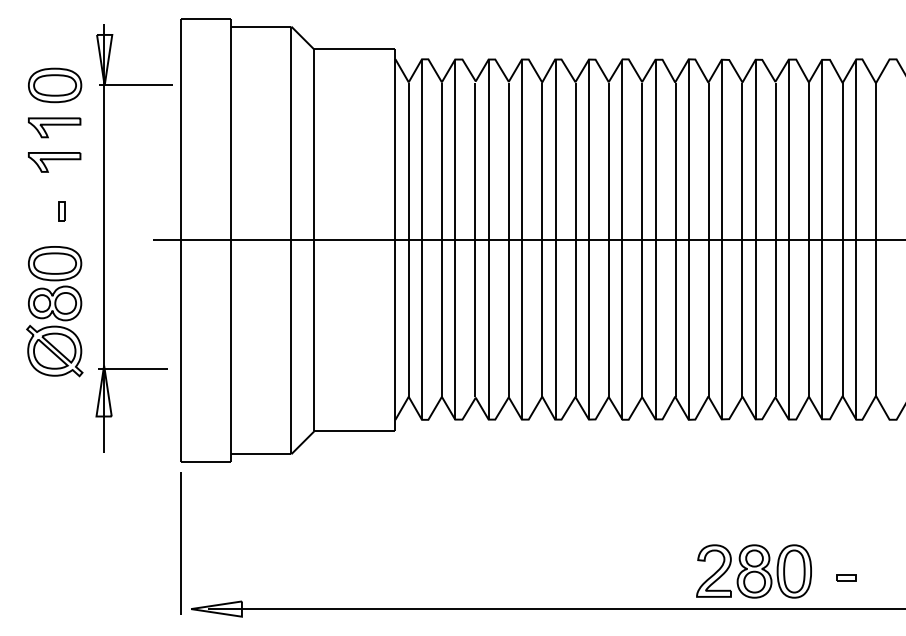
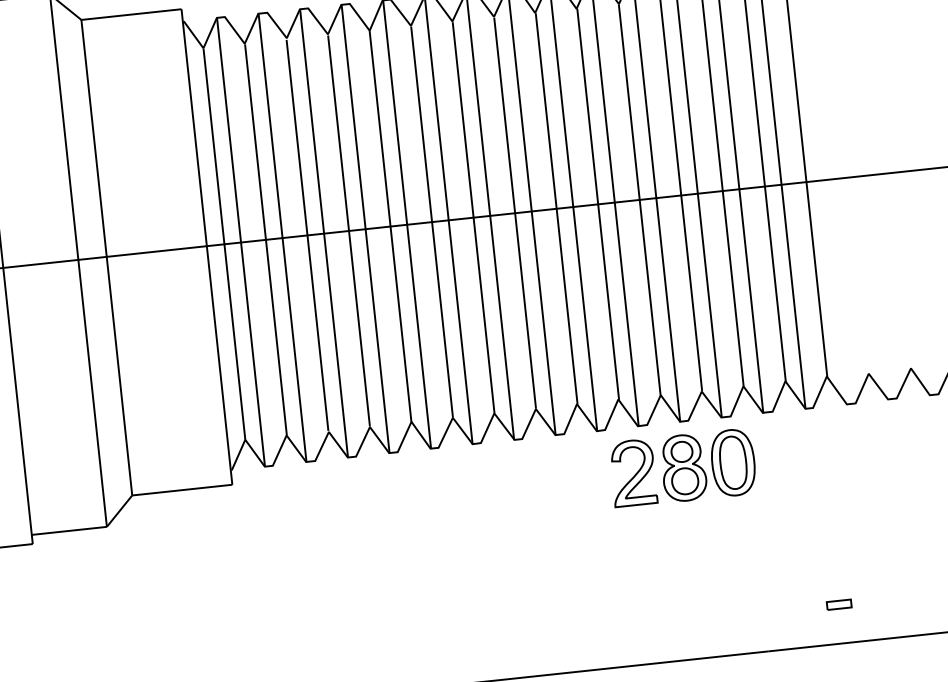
part: (753, 571) -> (682, 468), moved
part: (846, 577) -> (839, 603), moved

